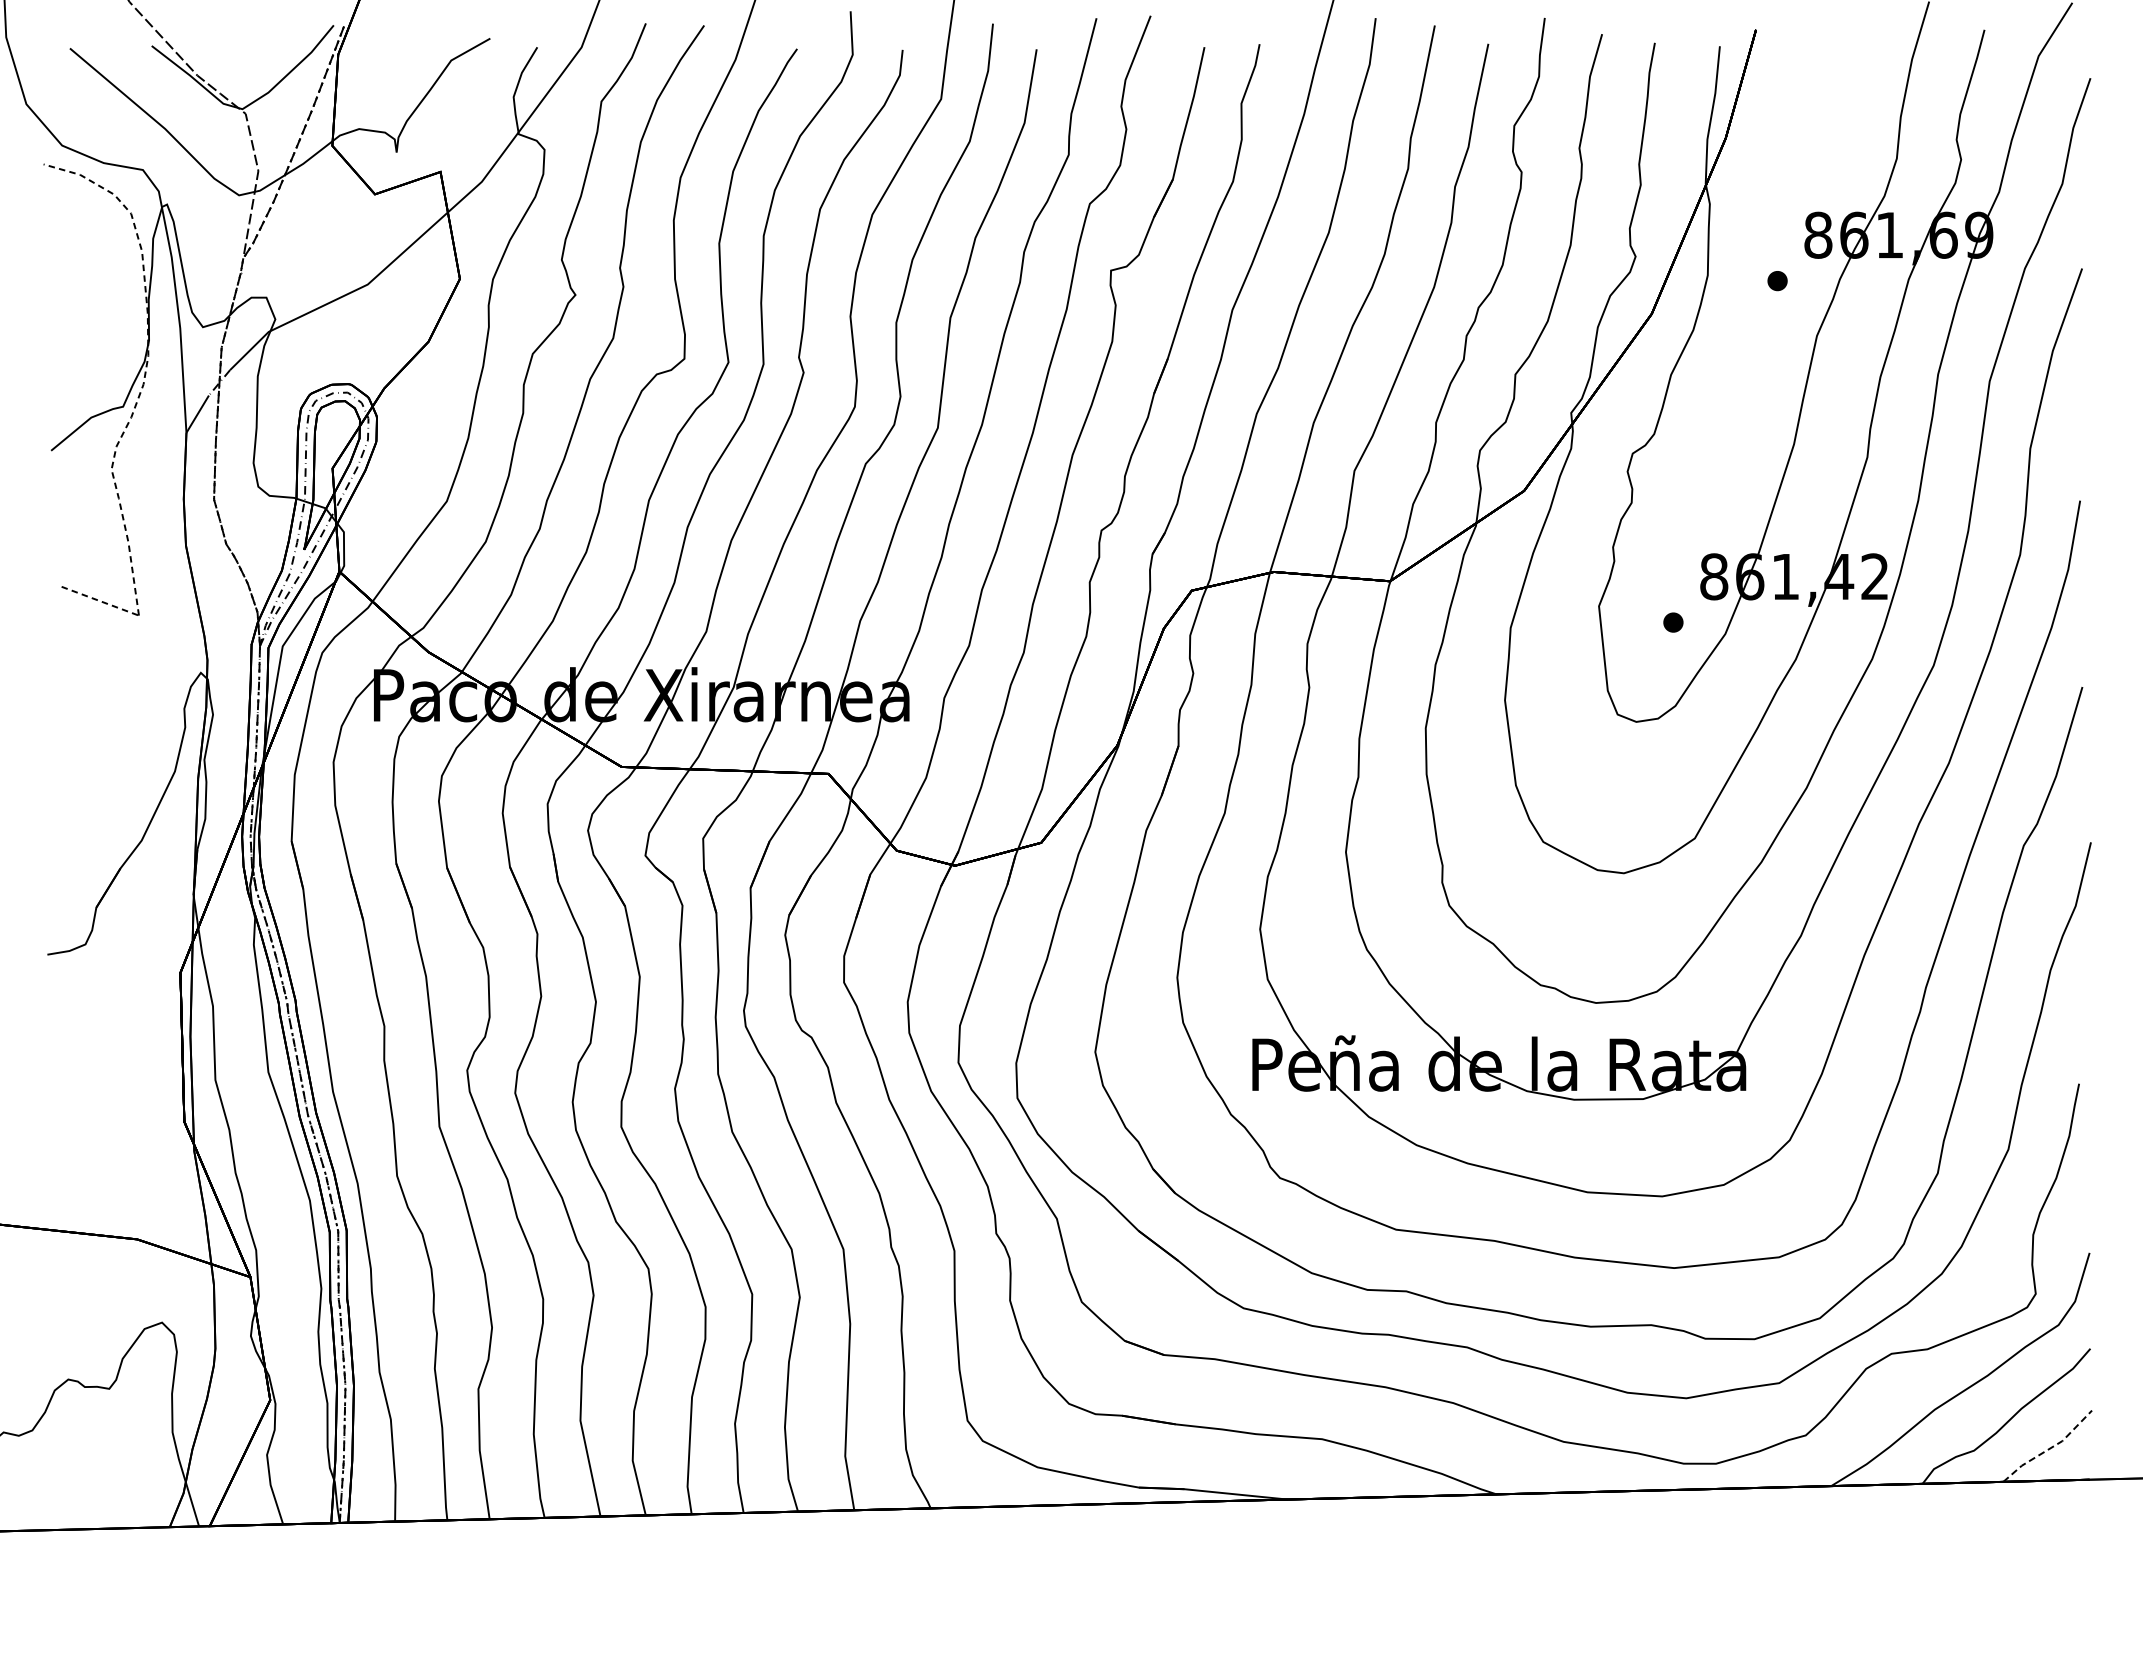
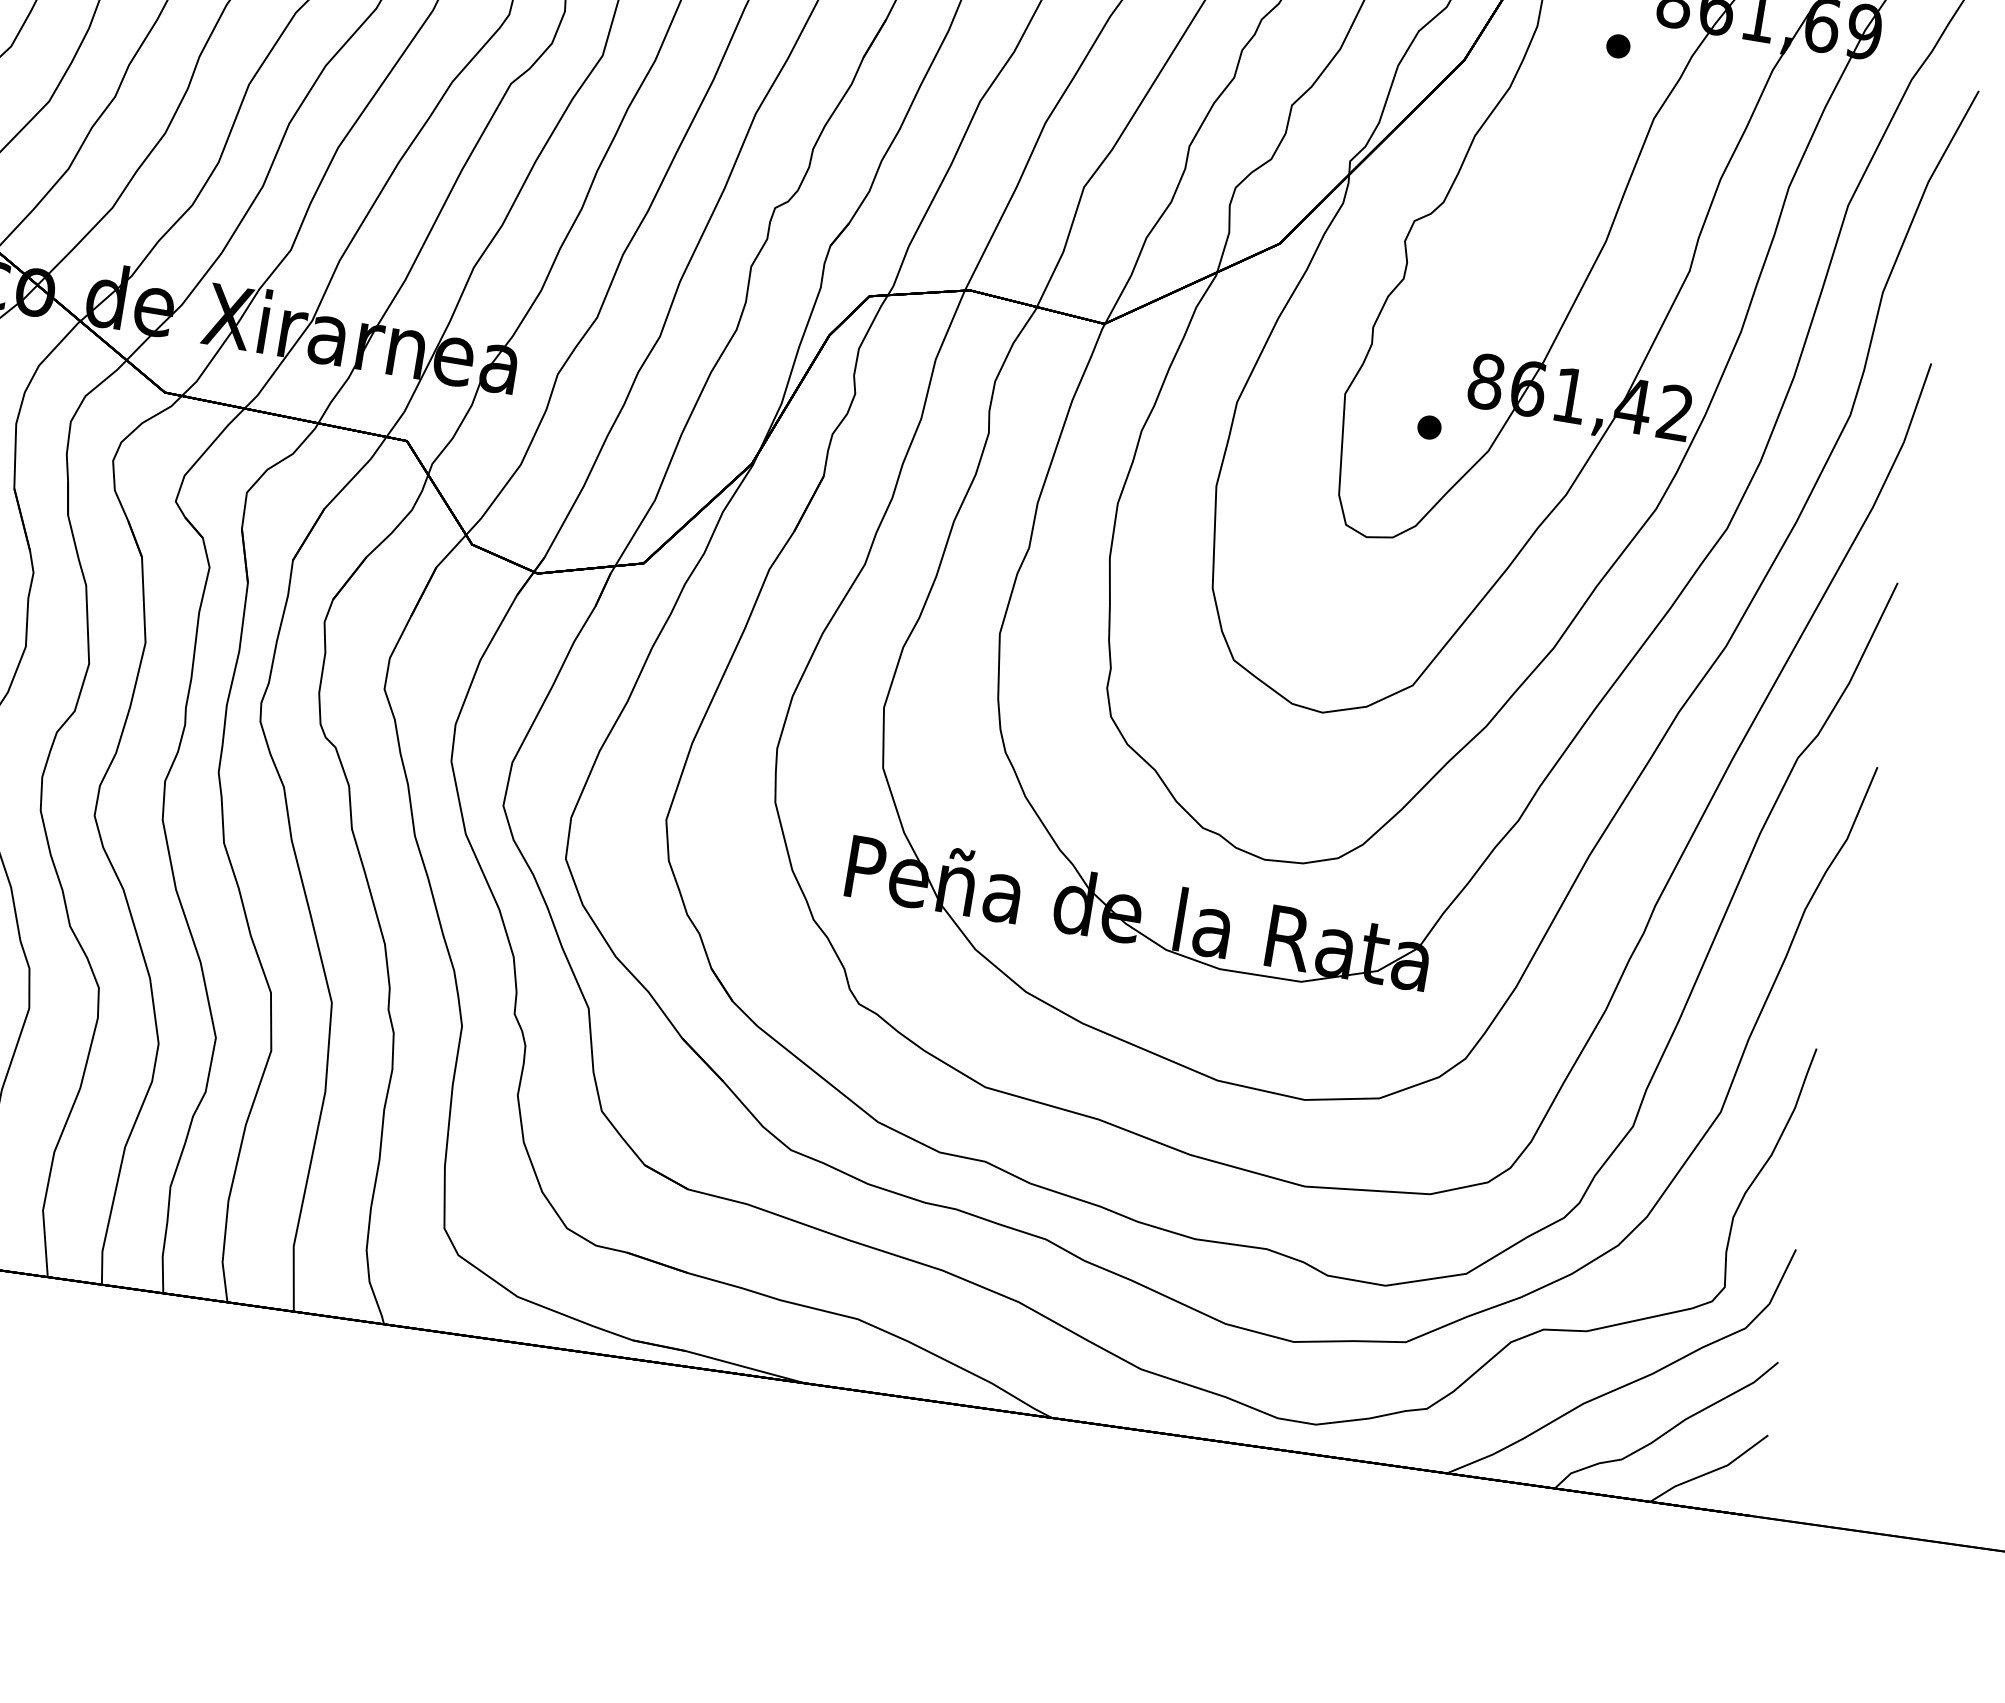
line: (2049, 1448) -> (1710, 1471), dashed -> solid

